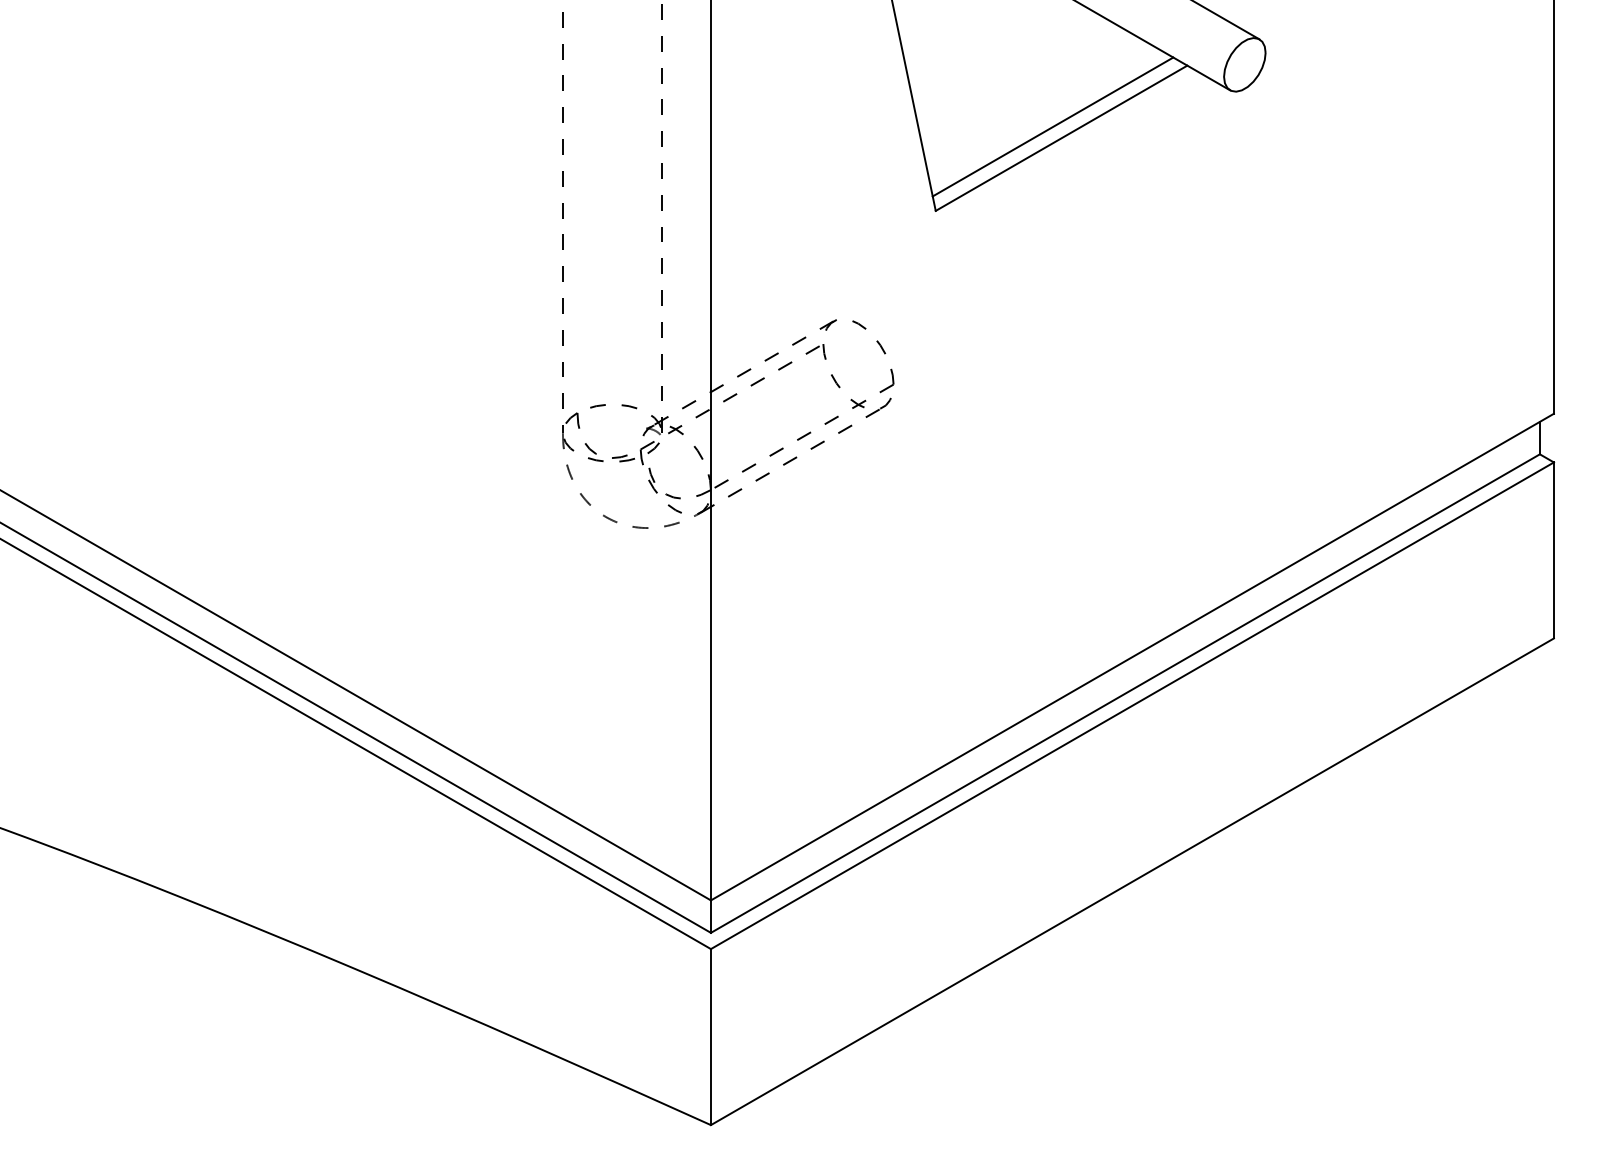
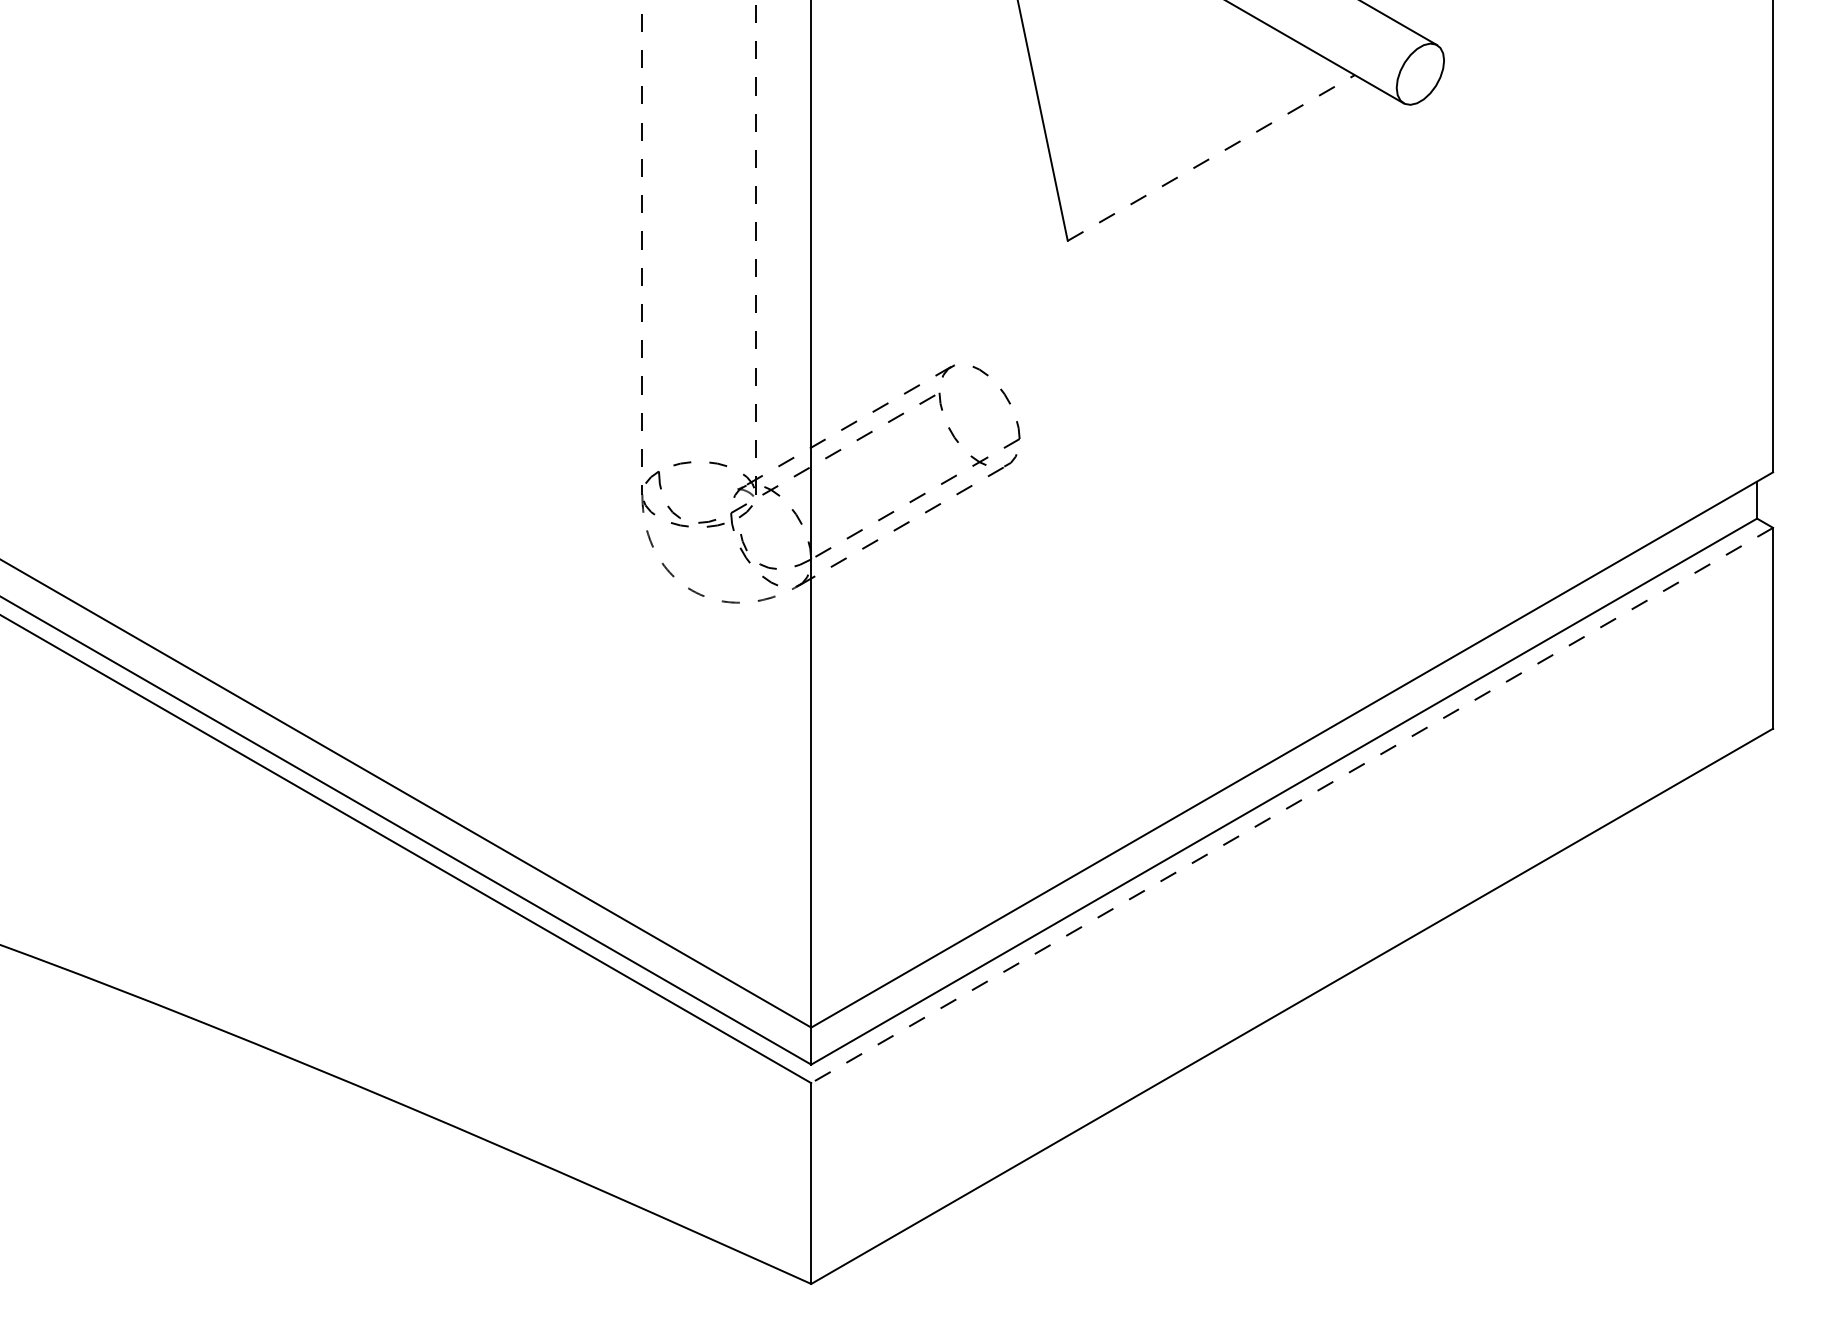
line: (1052, 126) -> (1200, 144), removed
line: (1062, 138) -> (1212, 158), solid -> dashed
line: (1132, 705) -> (1292, 805), solid -> dashed

